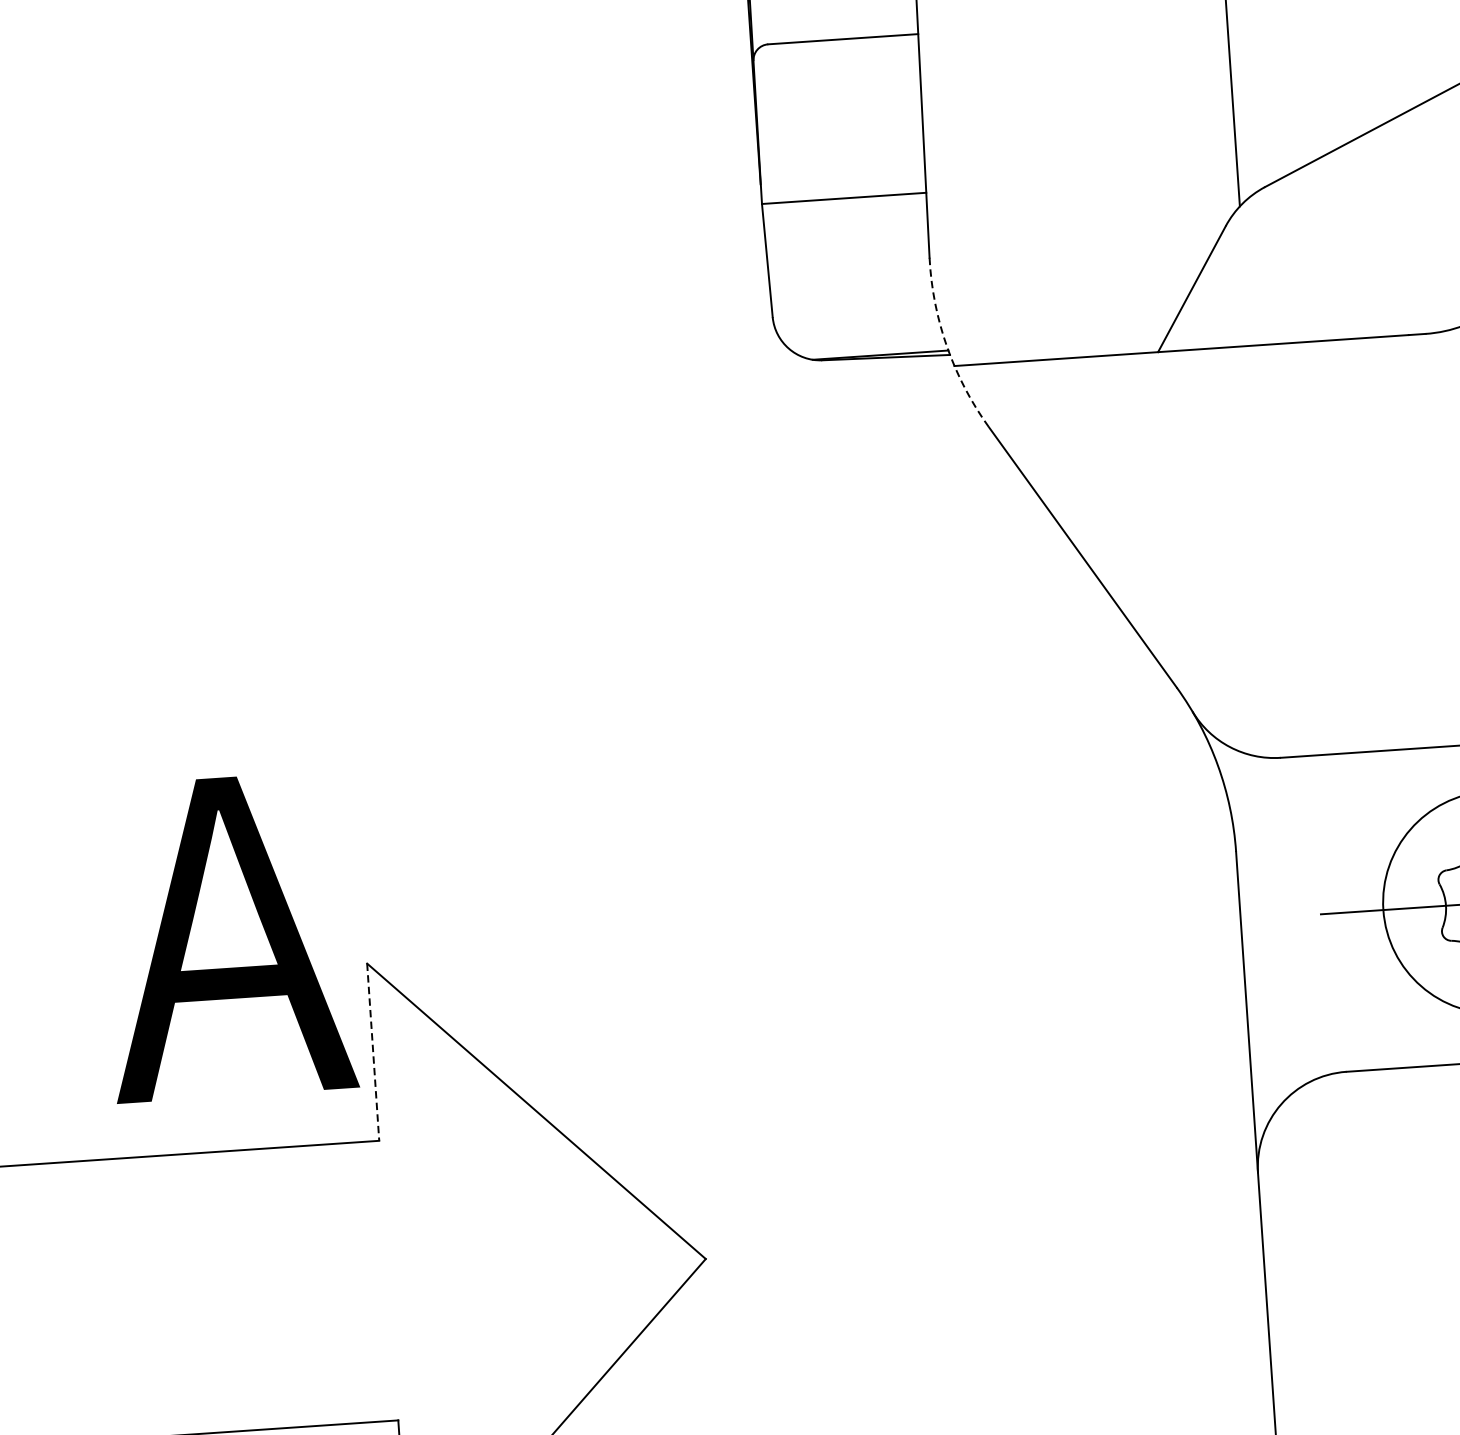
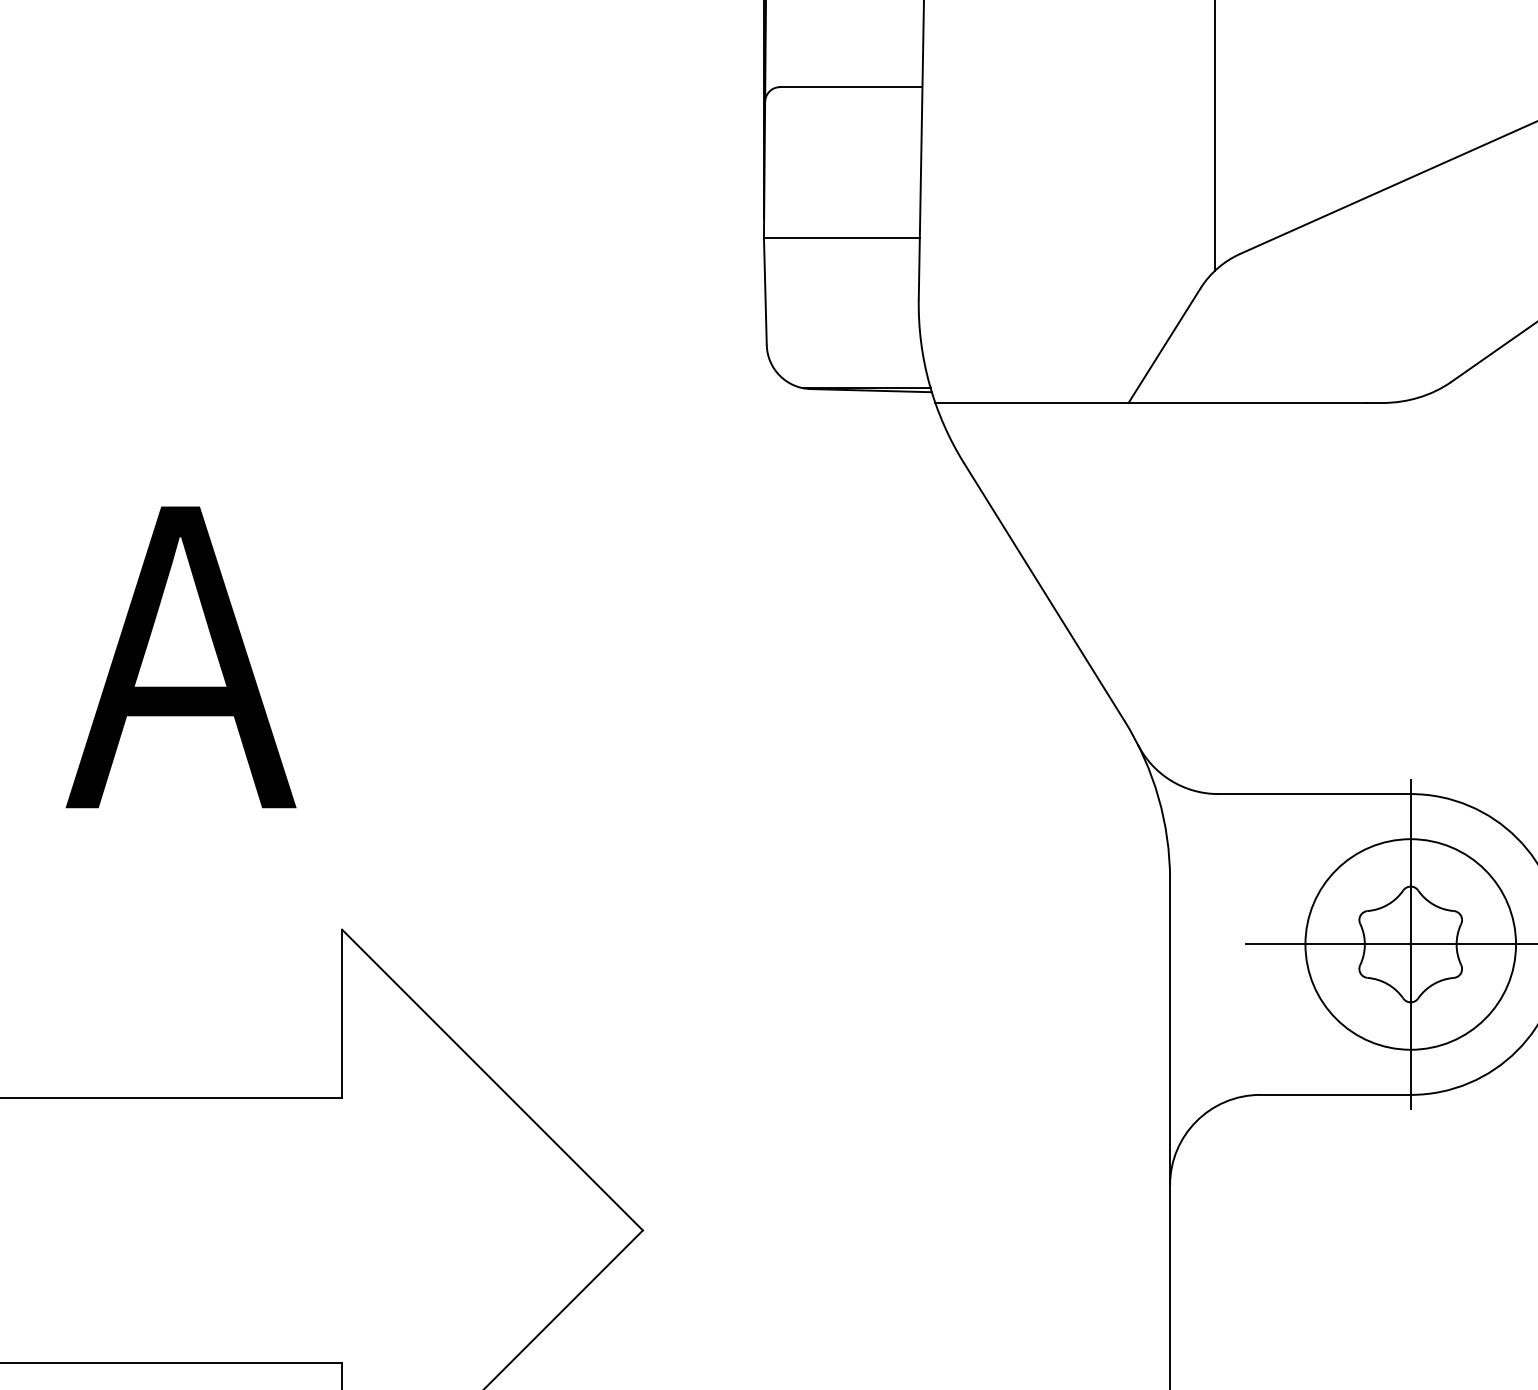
arc: (947, 346) -> (929, 384), dashed -> solid
text: (227, 937) -> (180, 657), moved
line: (373, 1053) -> (342, 1014), dashed -> solid

